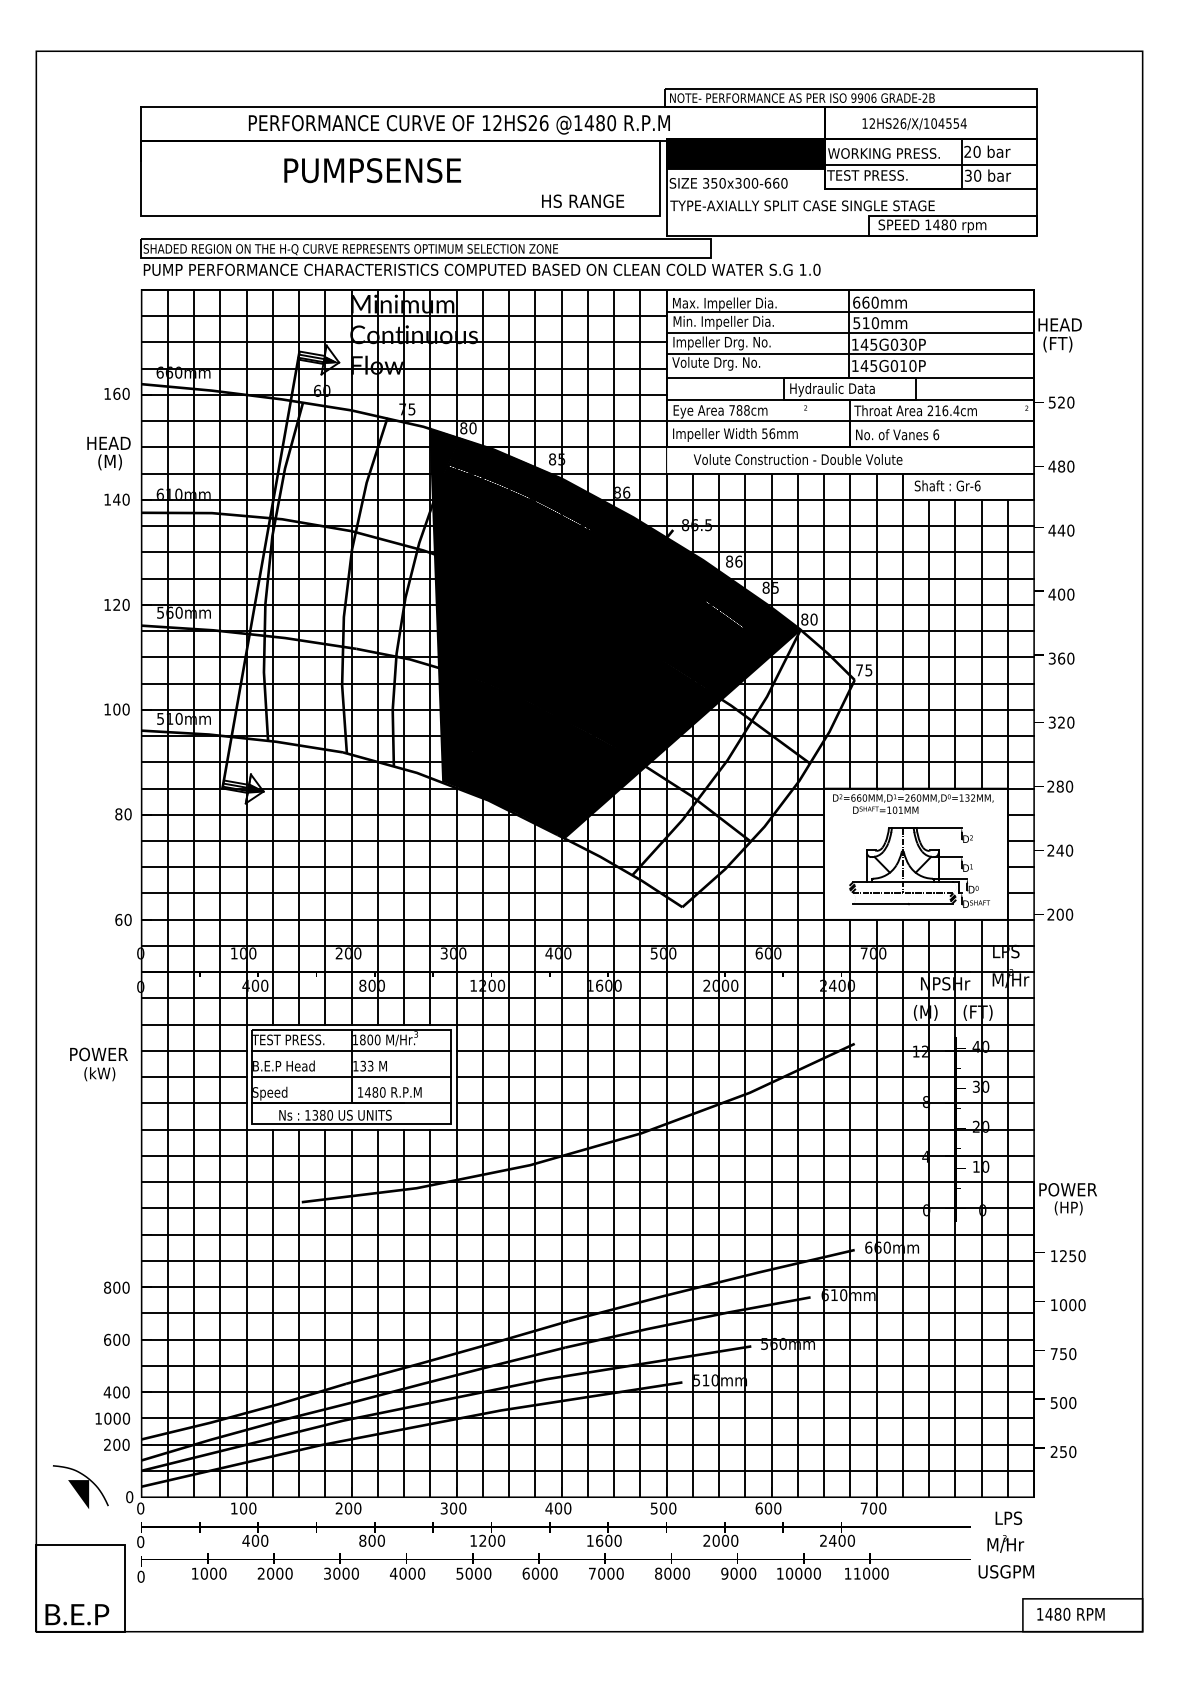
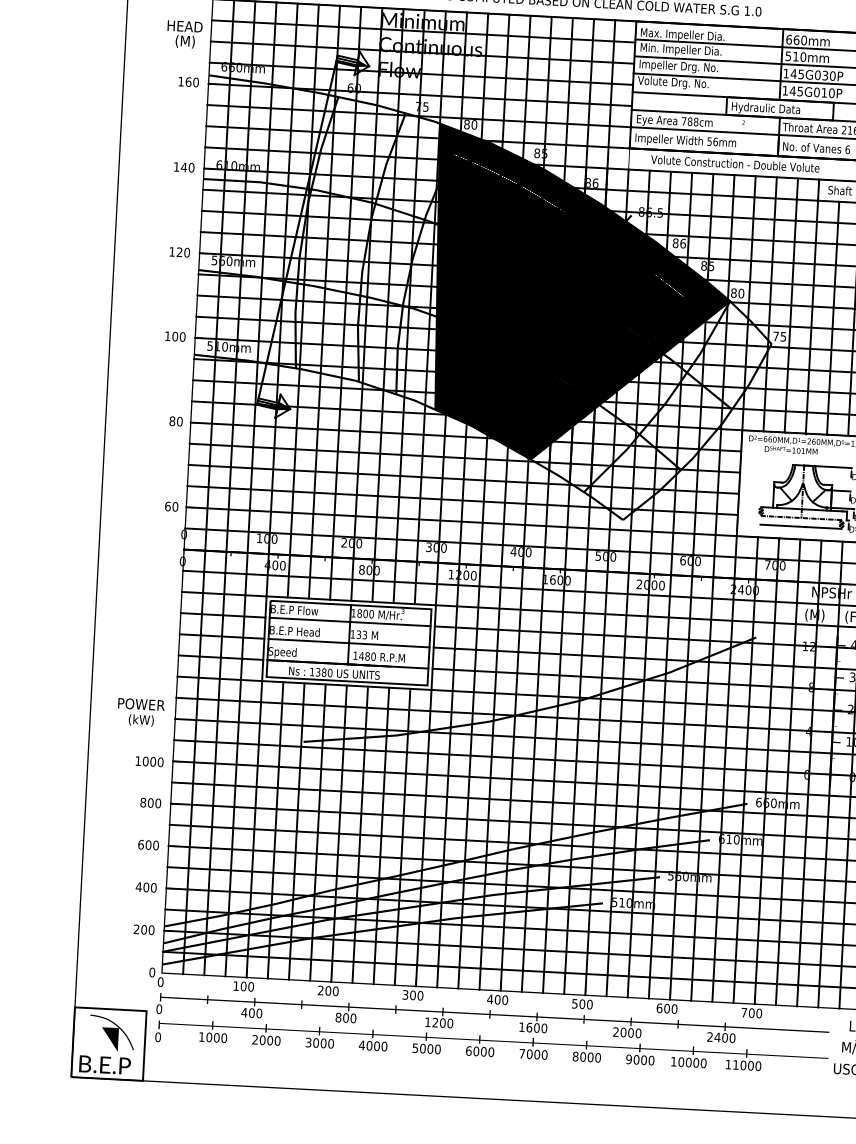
text: (108, 453) -> (184, 34), moved
text: (288, 1039) -> (299, 610), TEST PRESS. -> B.E.P Flow
text: (98, 1064) -> (140, 712), moved
text: (112, 1418) -> (149, 761), moved
part: (80, 1486) -> (111, 1032), moved

